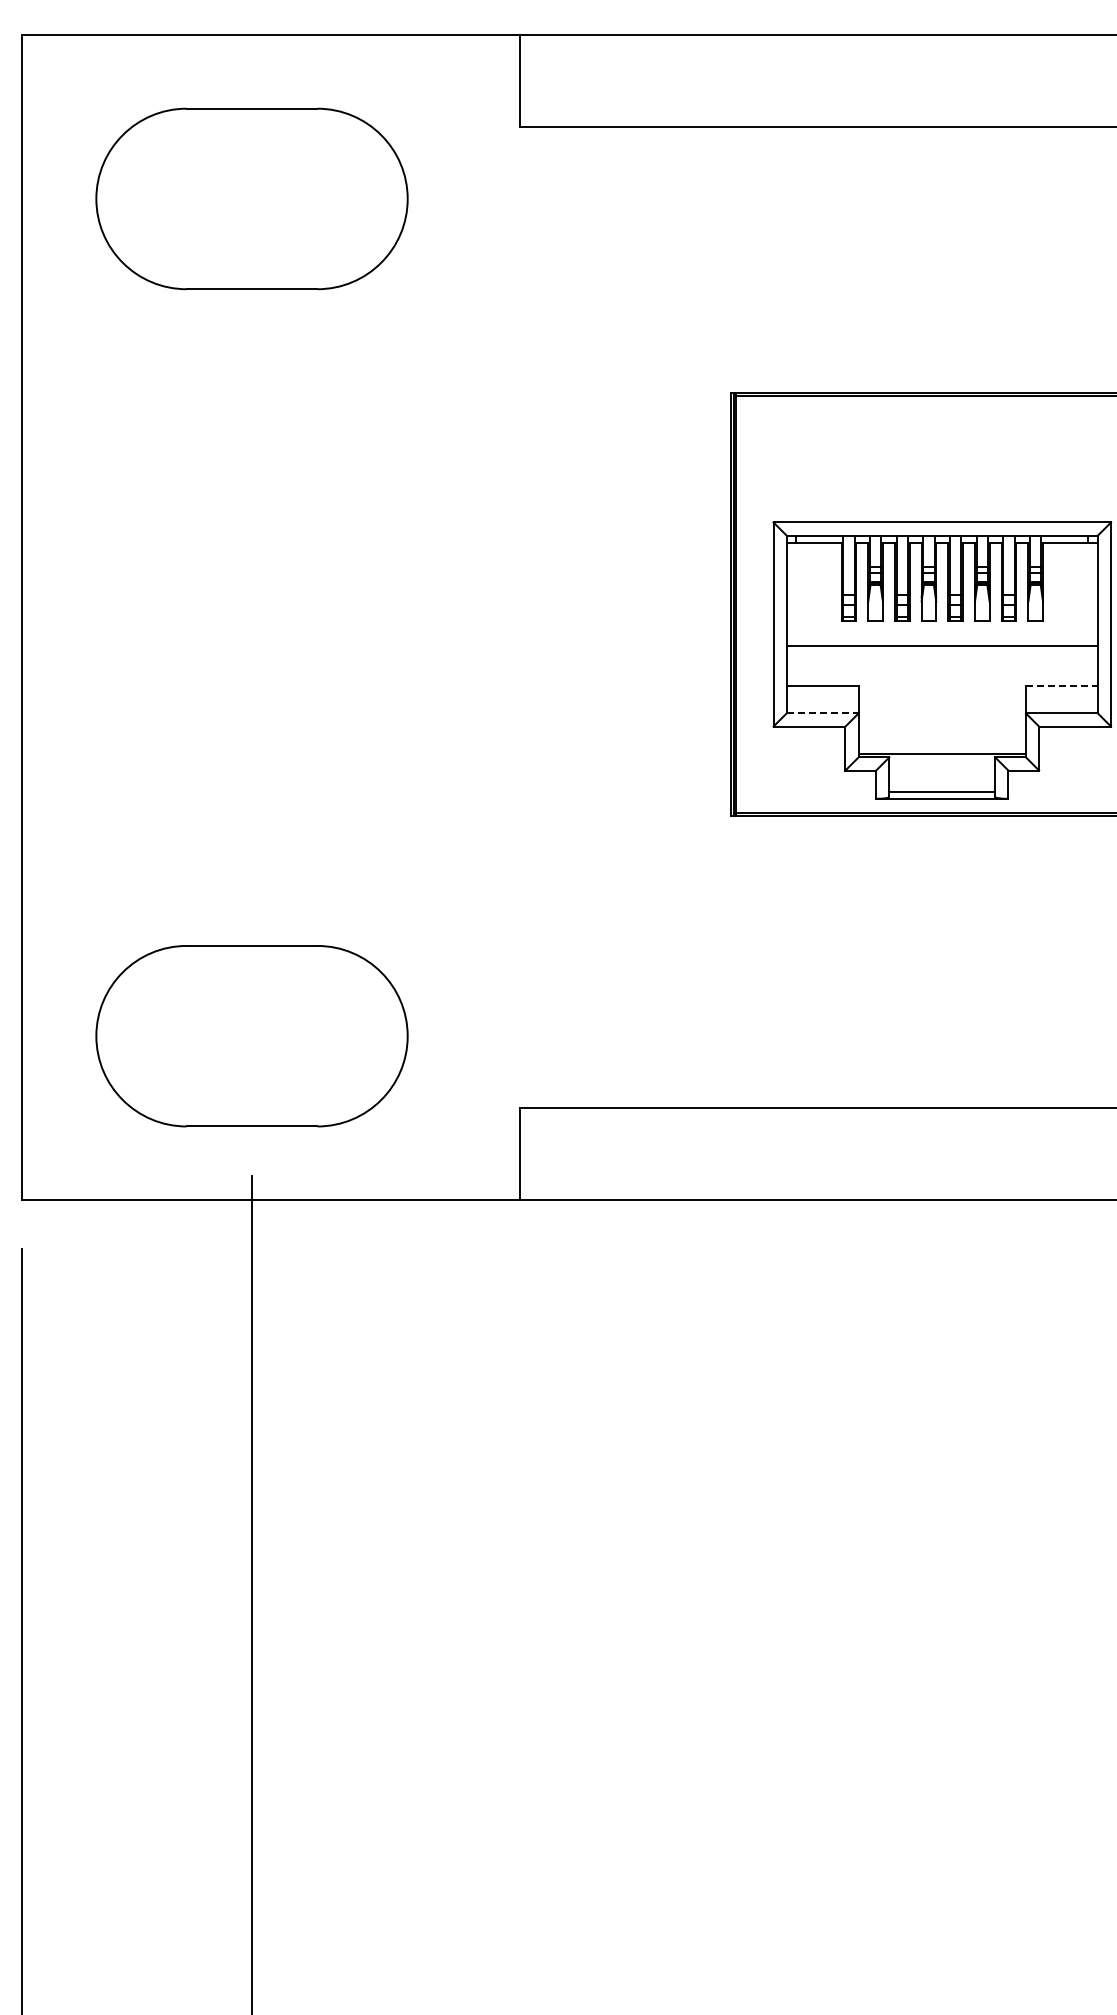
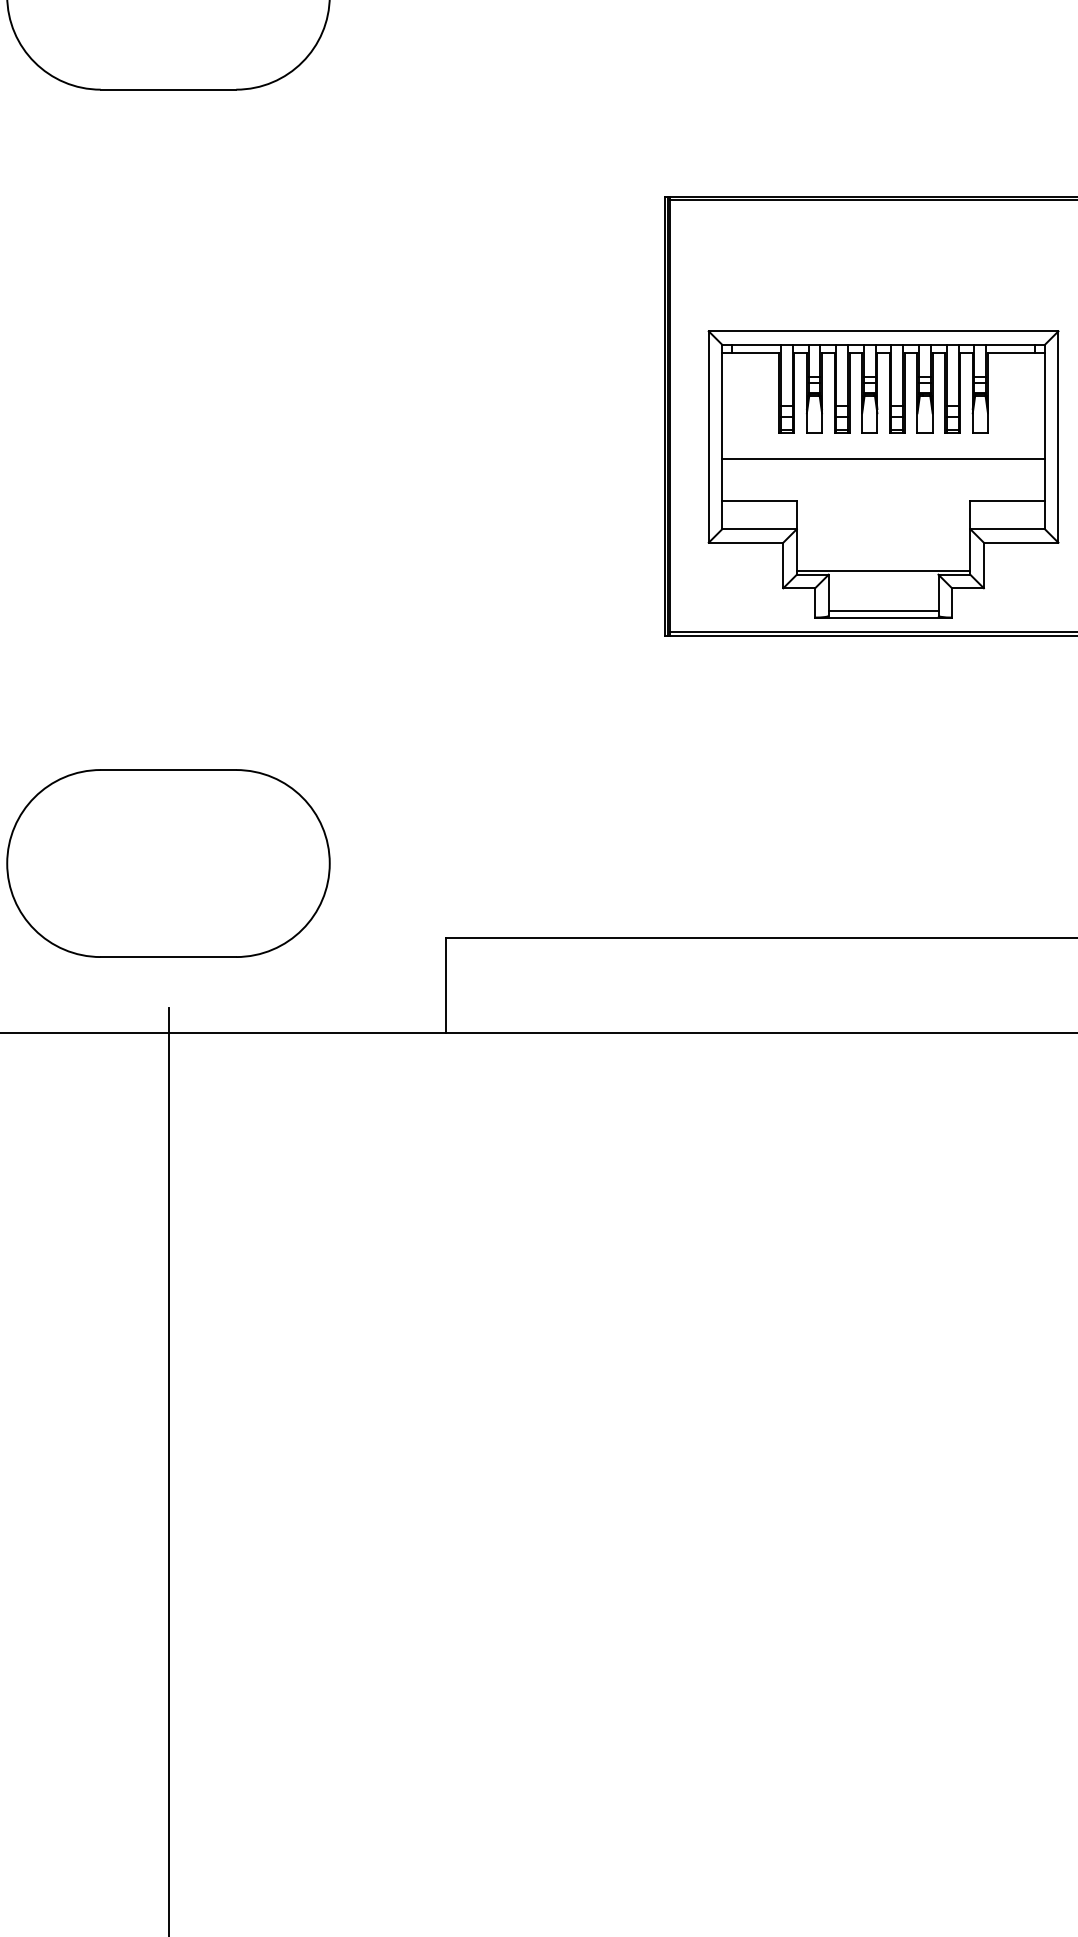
line: (1061, 686) -> (1007, 501), dashed -> solid
line: (822, 713) -> (759, 529), dashed -> solid

